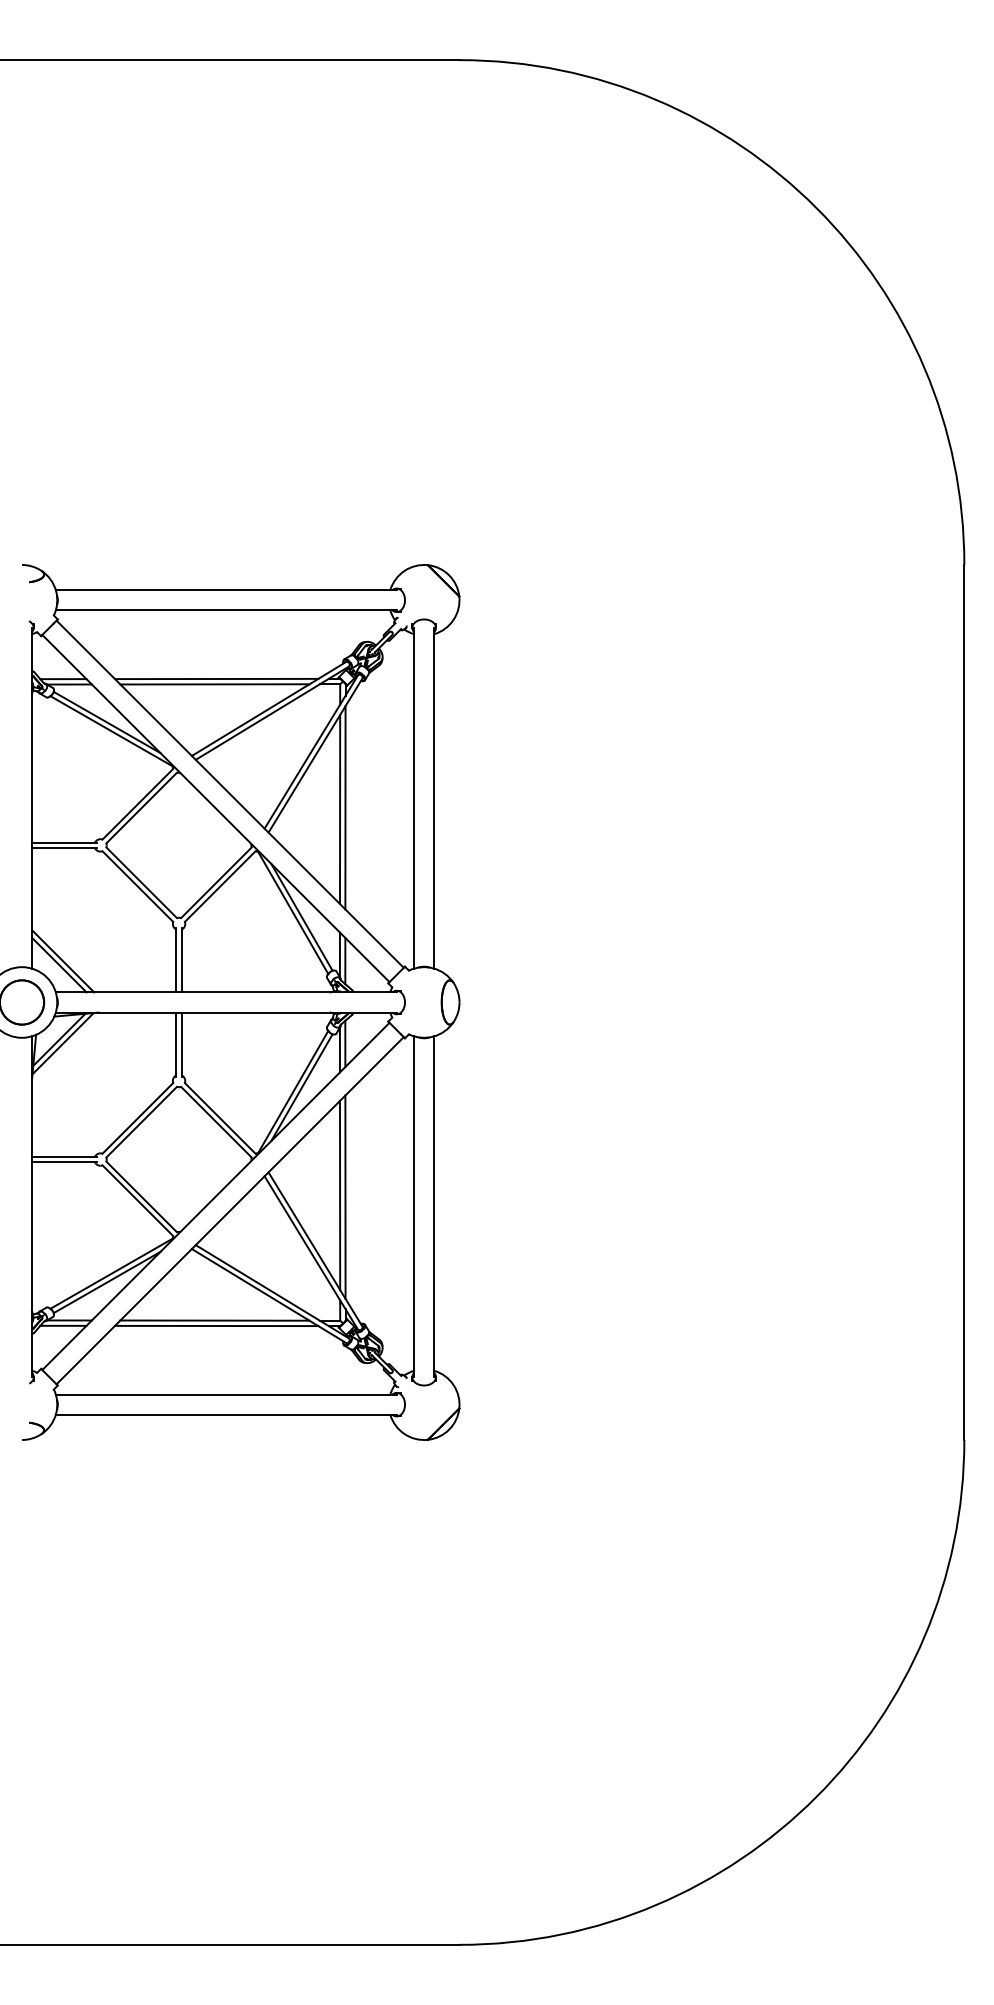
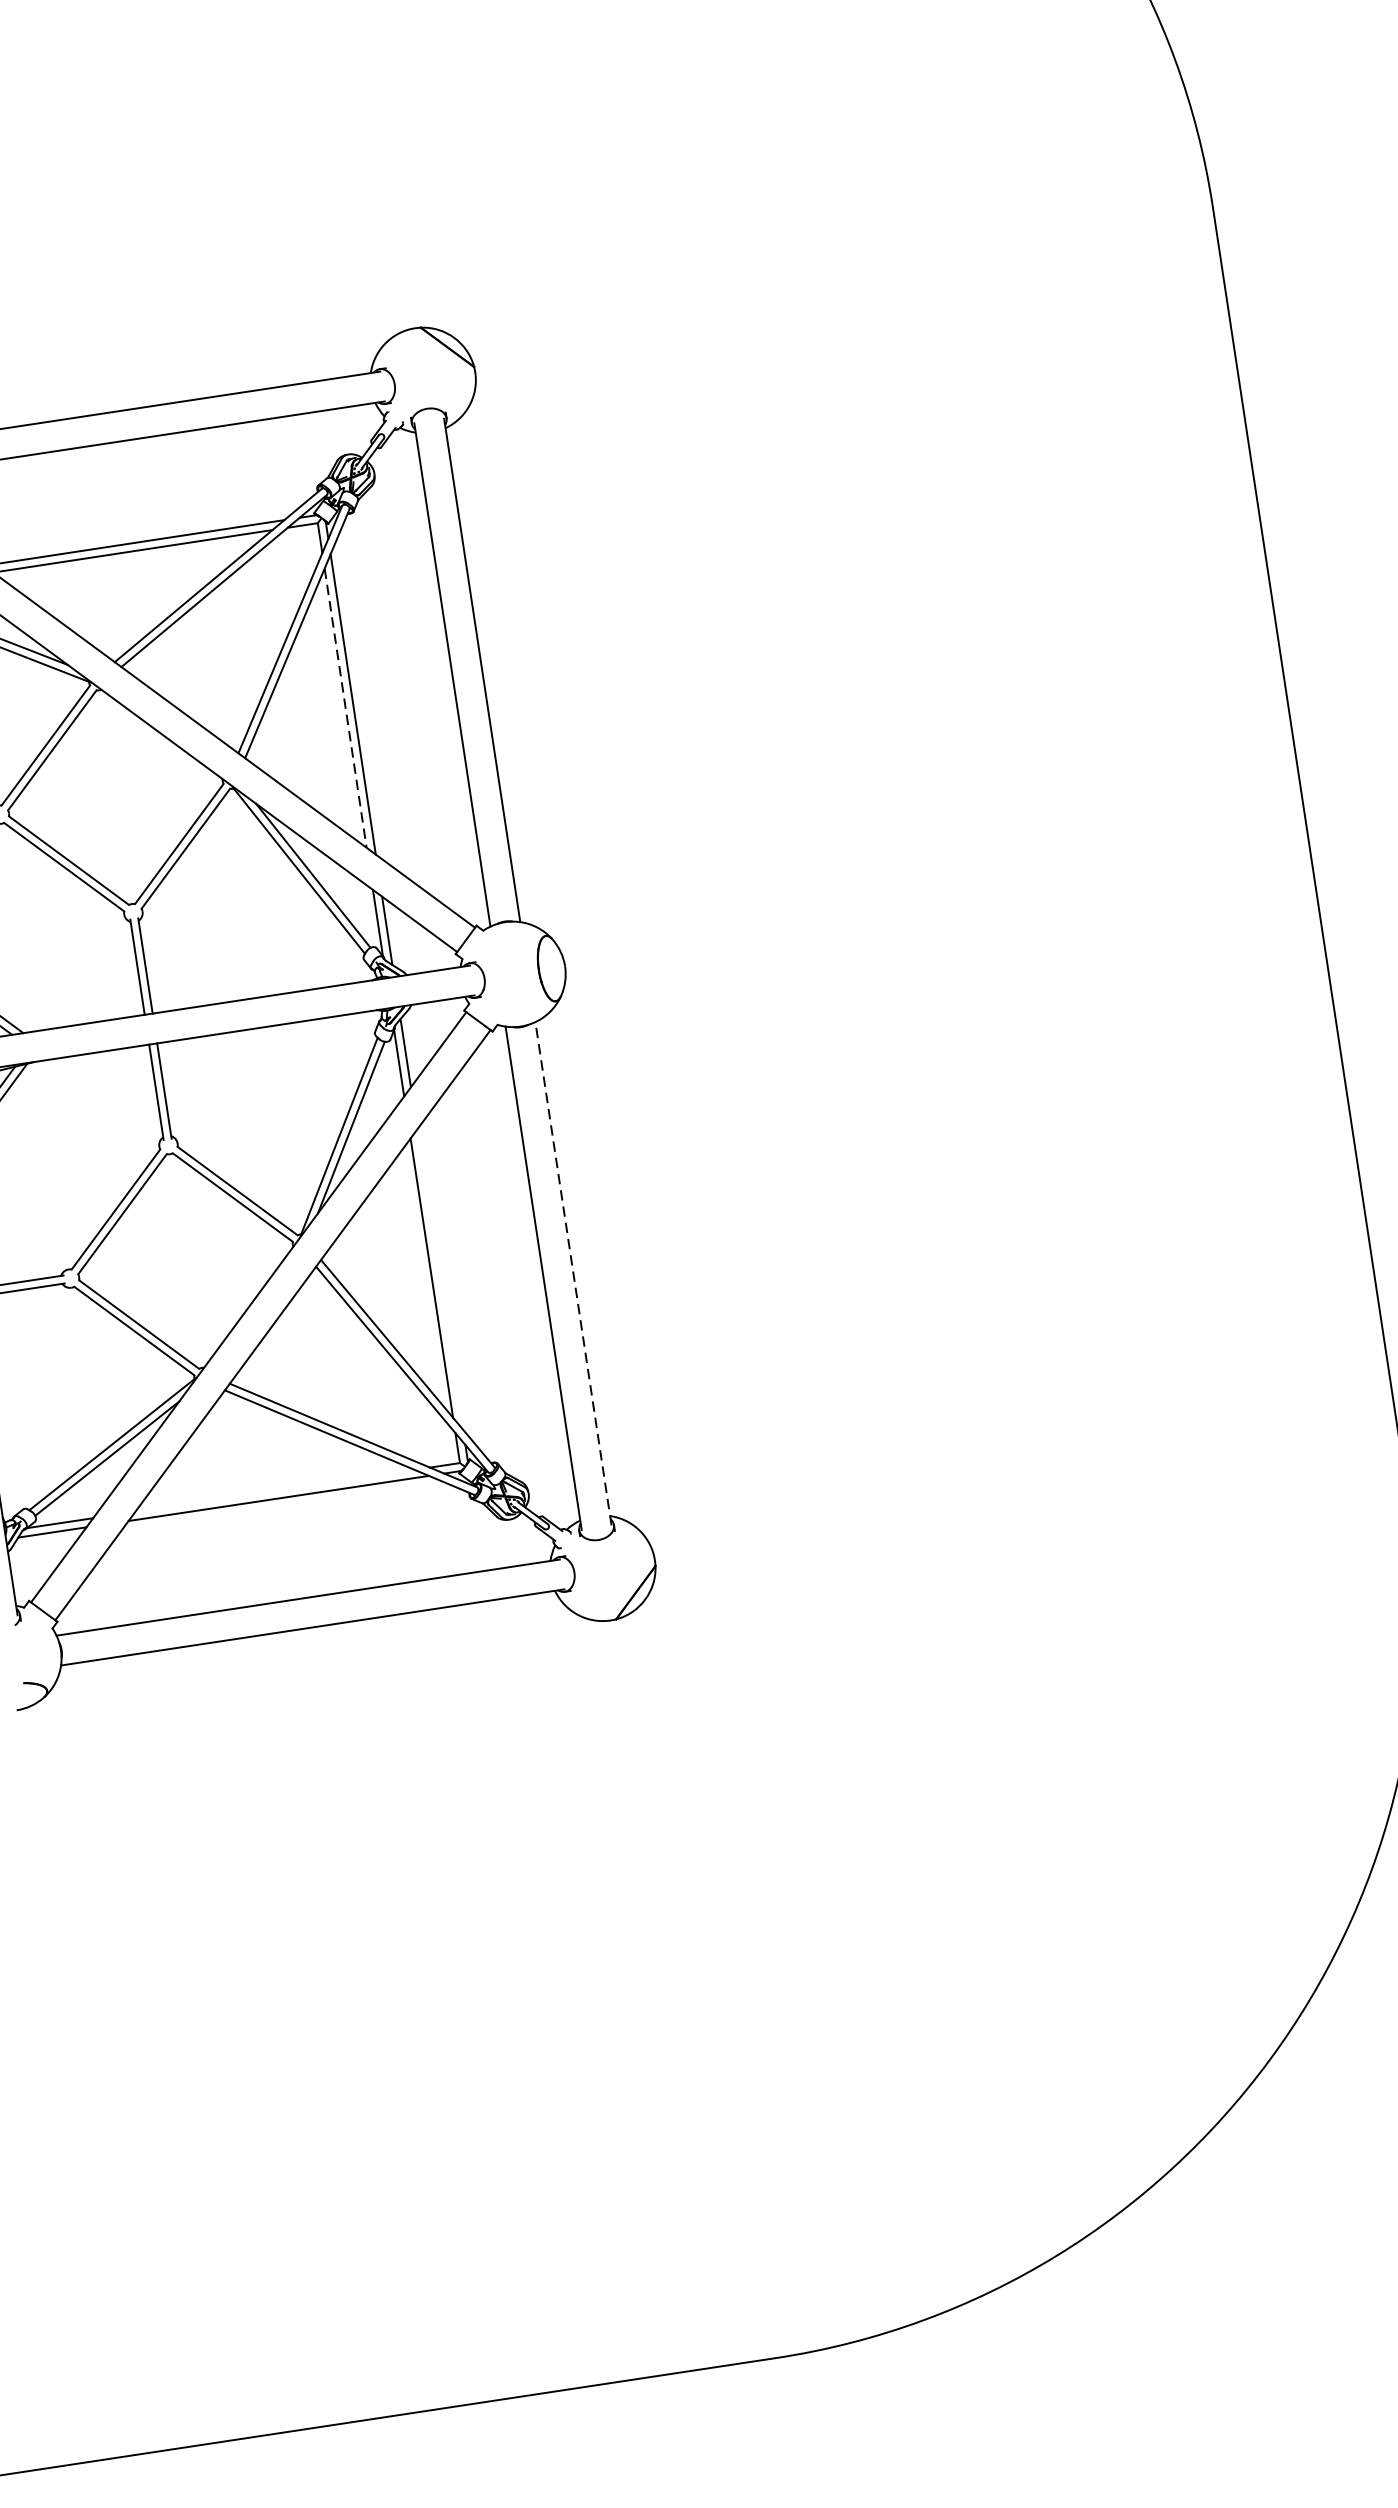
line: (340, 809) -> (346, 708), solid -> dashed
line: (345, 1196) -> (440, 1278), removed
line: (434, 1206) -> (573, 1273), solid -> dashed
line: (214, 1320) -> (274, 1490), removed

